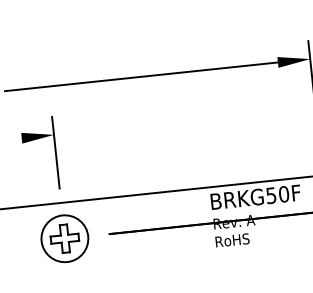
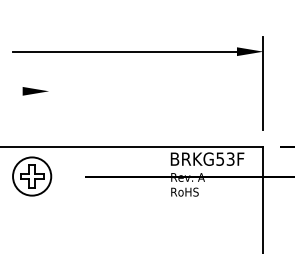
line: (56, 152) -> (49, 105), removed
text: (283, 193) -> (230, 158), BRKG50F -> BRKG53F
part: (65, 238) -> (32, 176), moved

